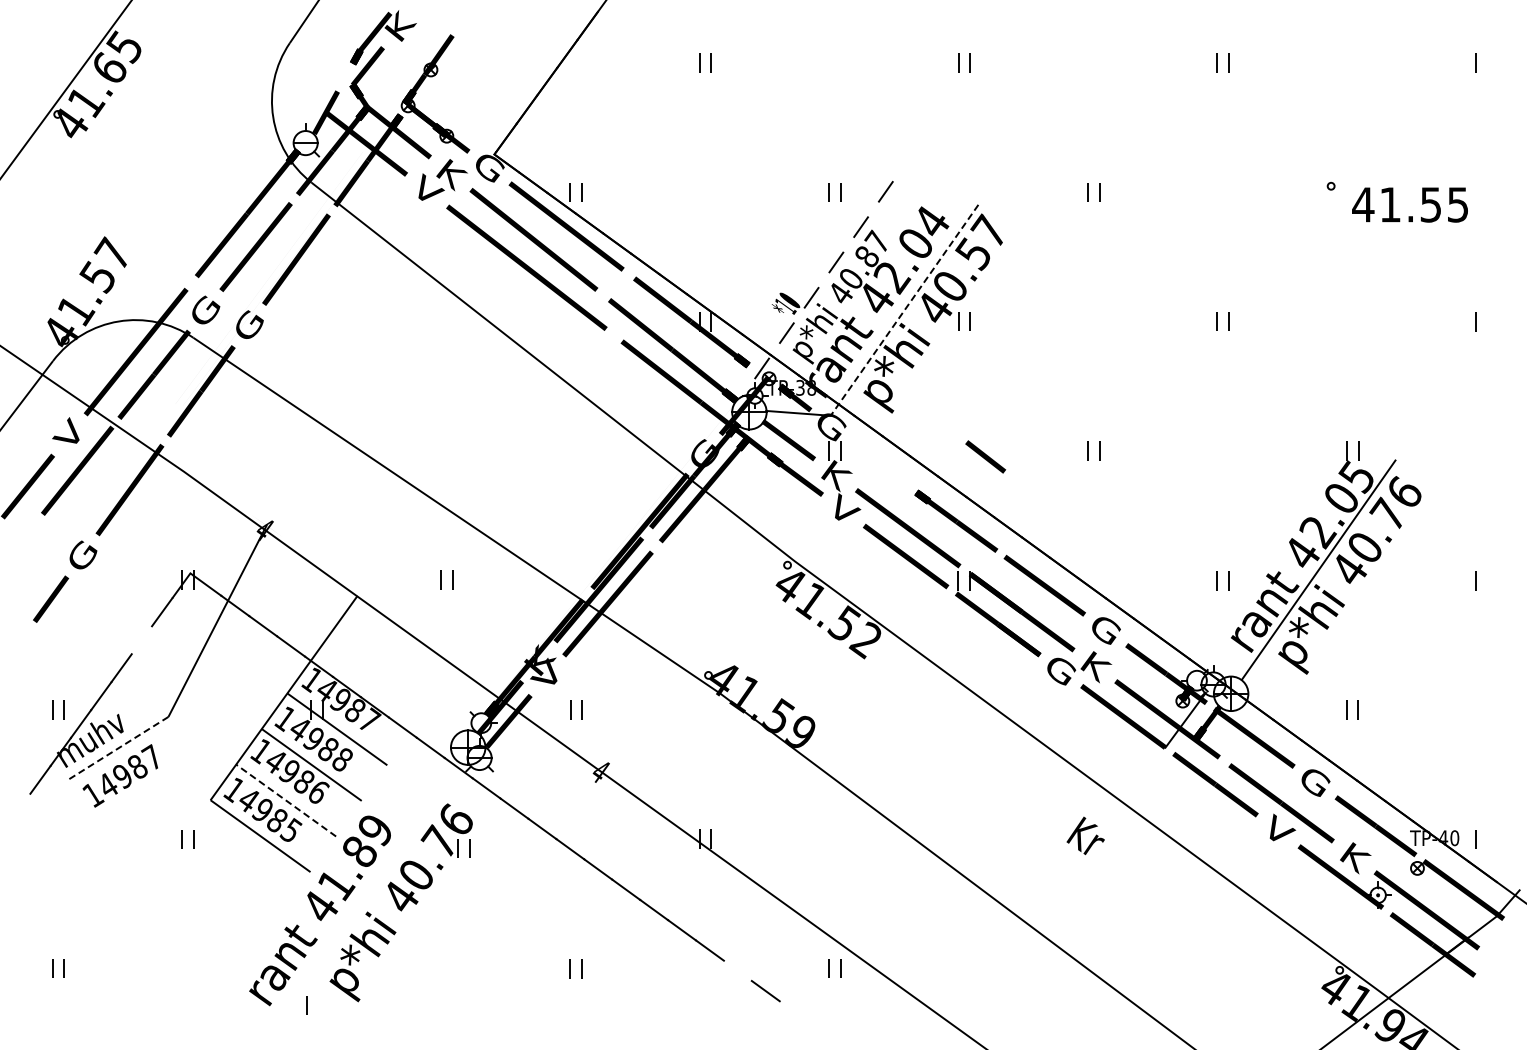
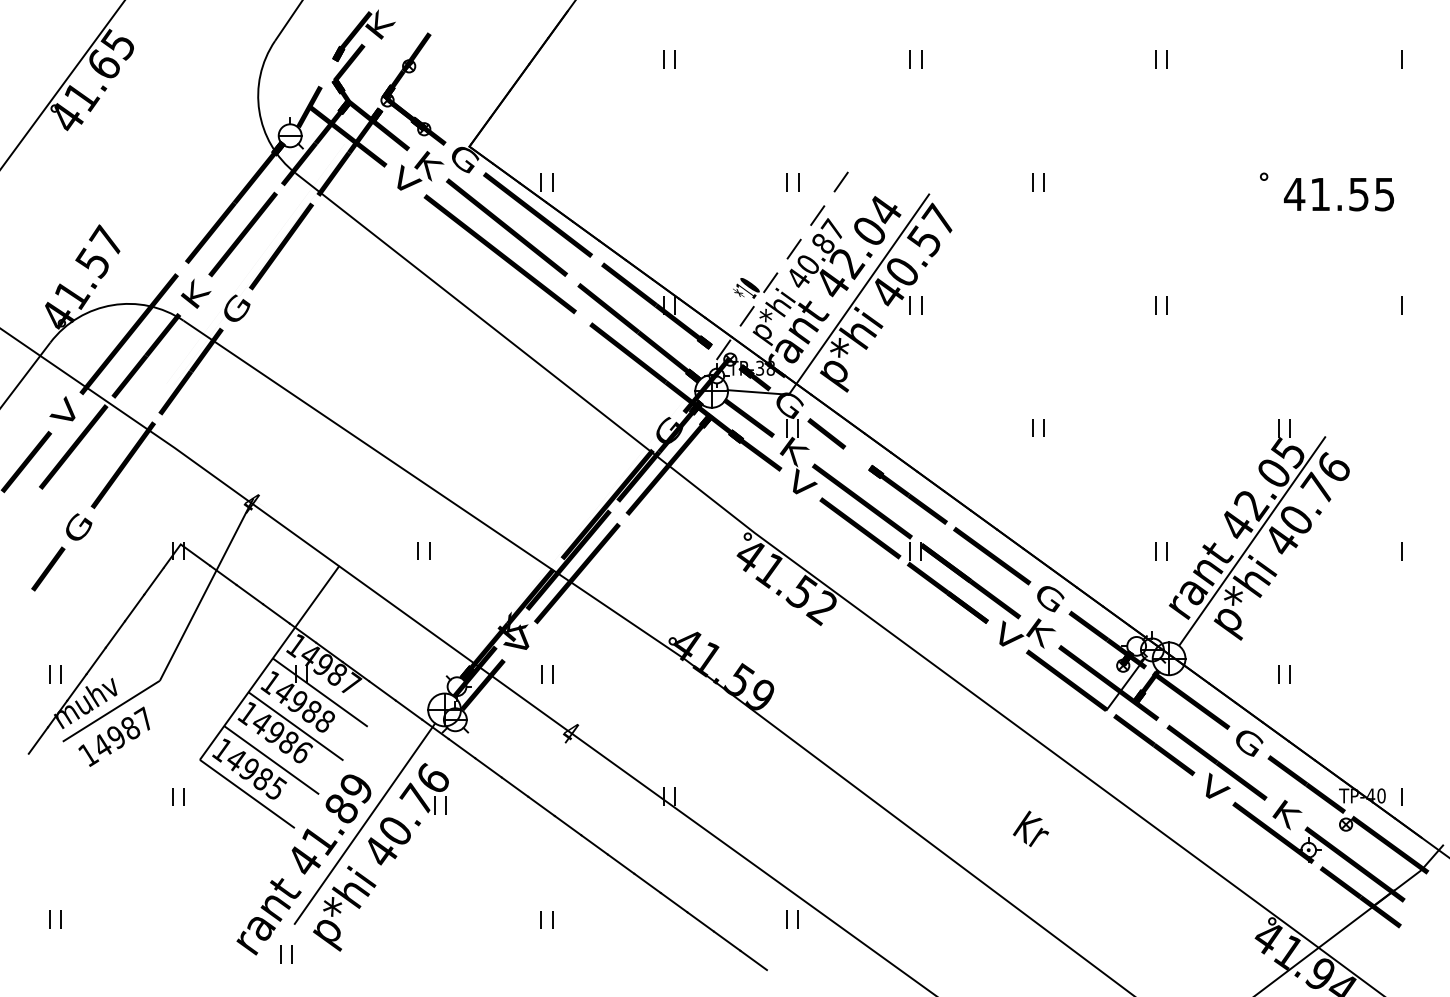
text: (206, 309) -> (196, 293), G -> K
line: (904, 310) -> (858, 294), dashed -> solid
part: (985, 456) -> (826, 433), moved
line: (141, 640) -> (134, 608), added
text: (1062, 669) -> (1008, 635), G -> V
line: (116, 749) -> (110, 711), dashed -> solid
line: (286, 800) -> (271, 760), dashed -> solid
text: (1085, 835) -> (1030, 828), moved
line: (384, 867) -> (365, 823), added
line: (737, 970) -> (700, 921), added
line: (294, 1005) -> (279, 954), added
line: (793, 1011) -> (753, 960), added

